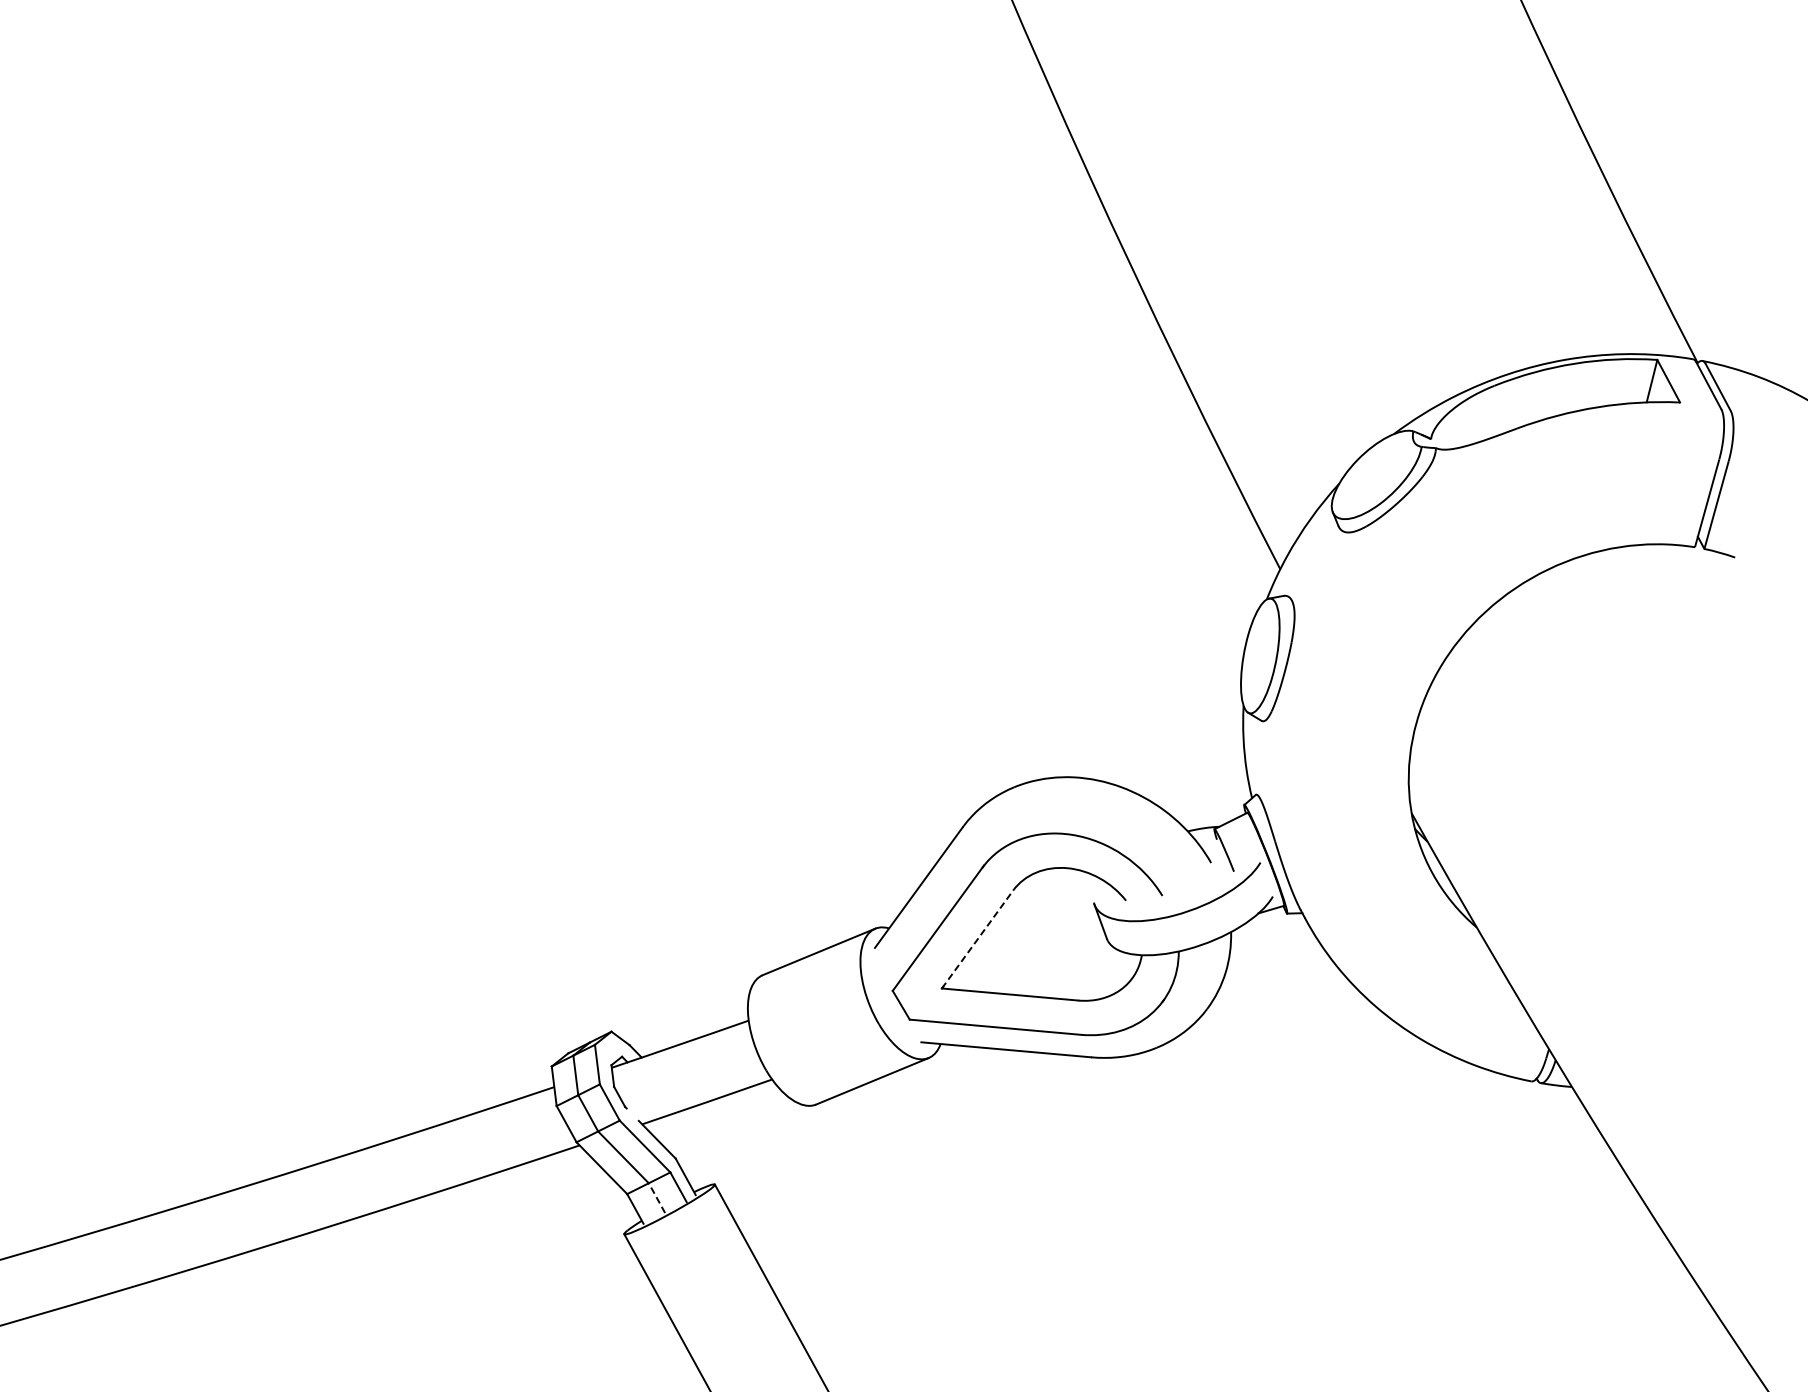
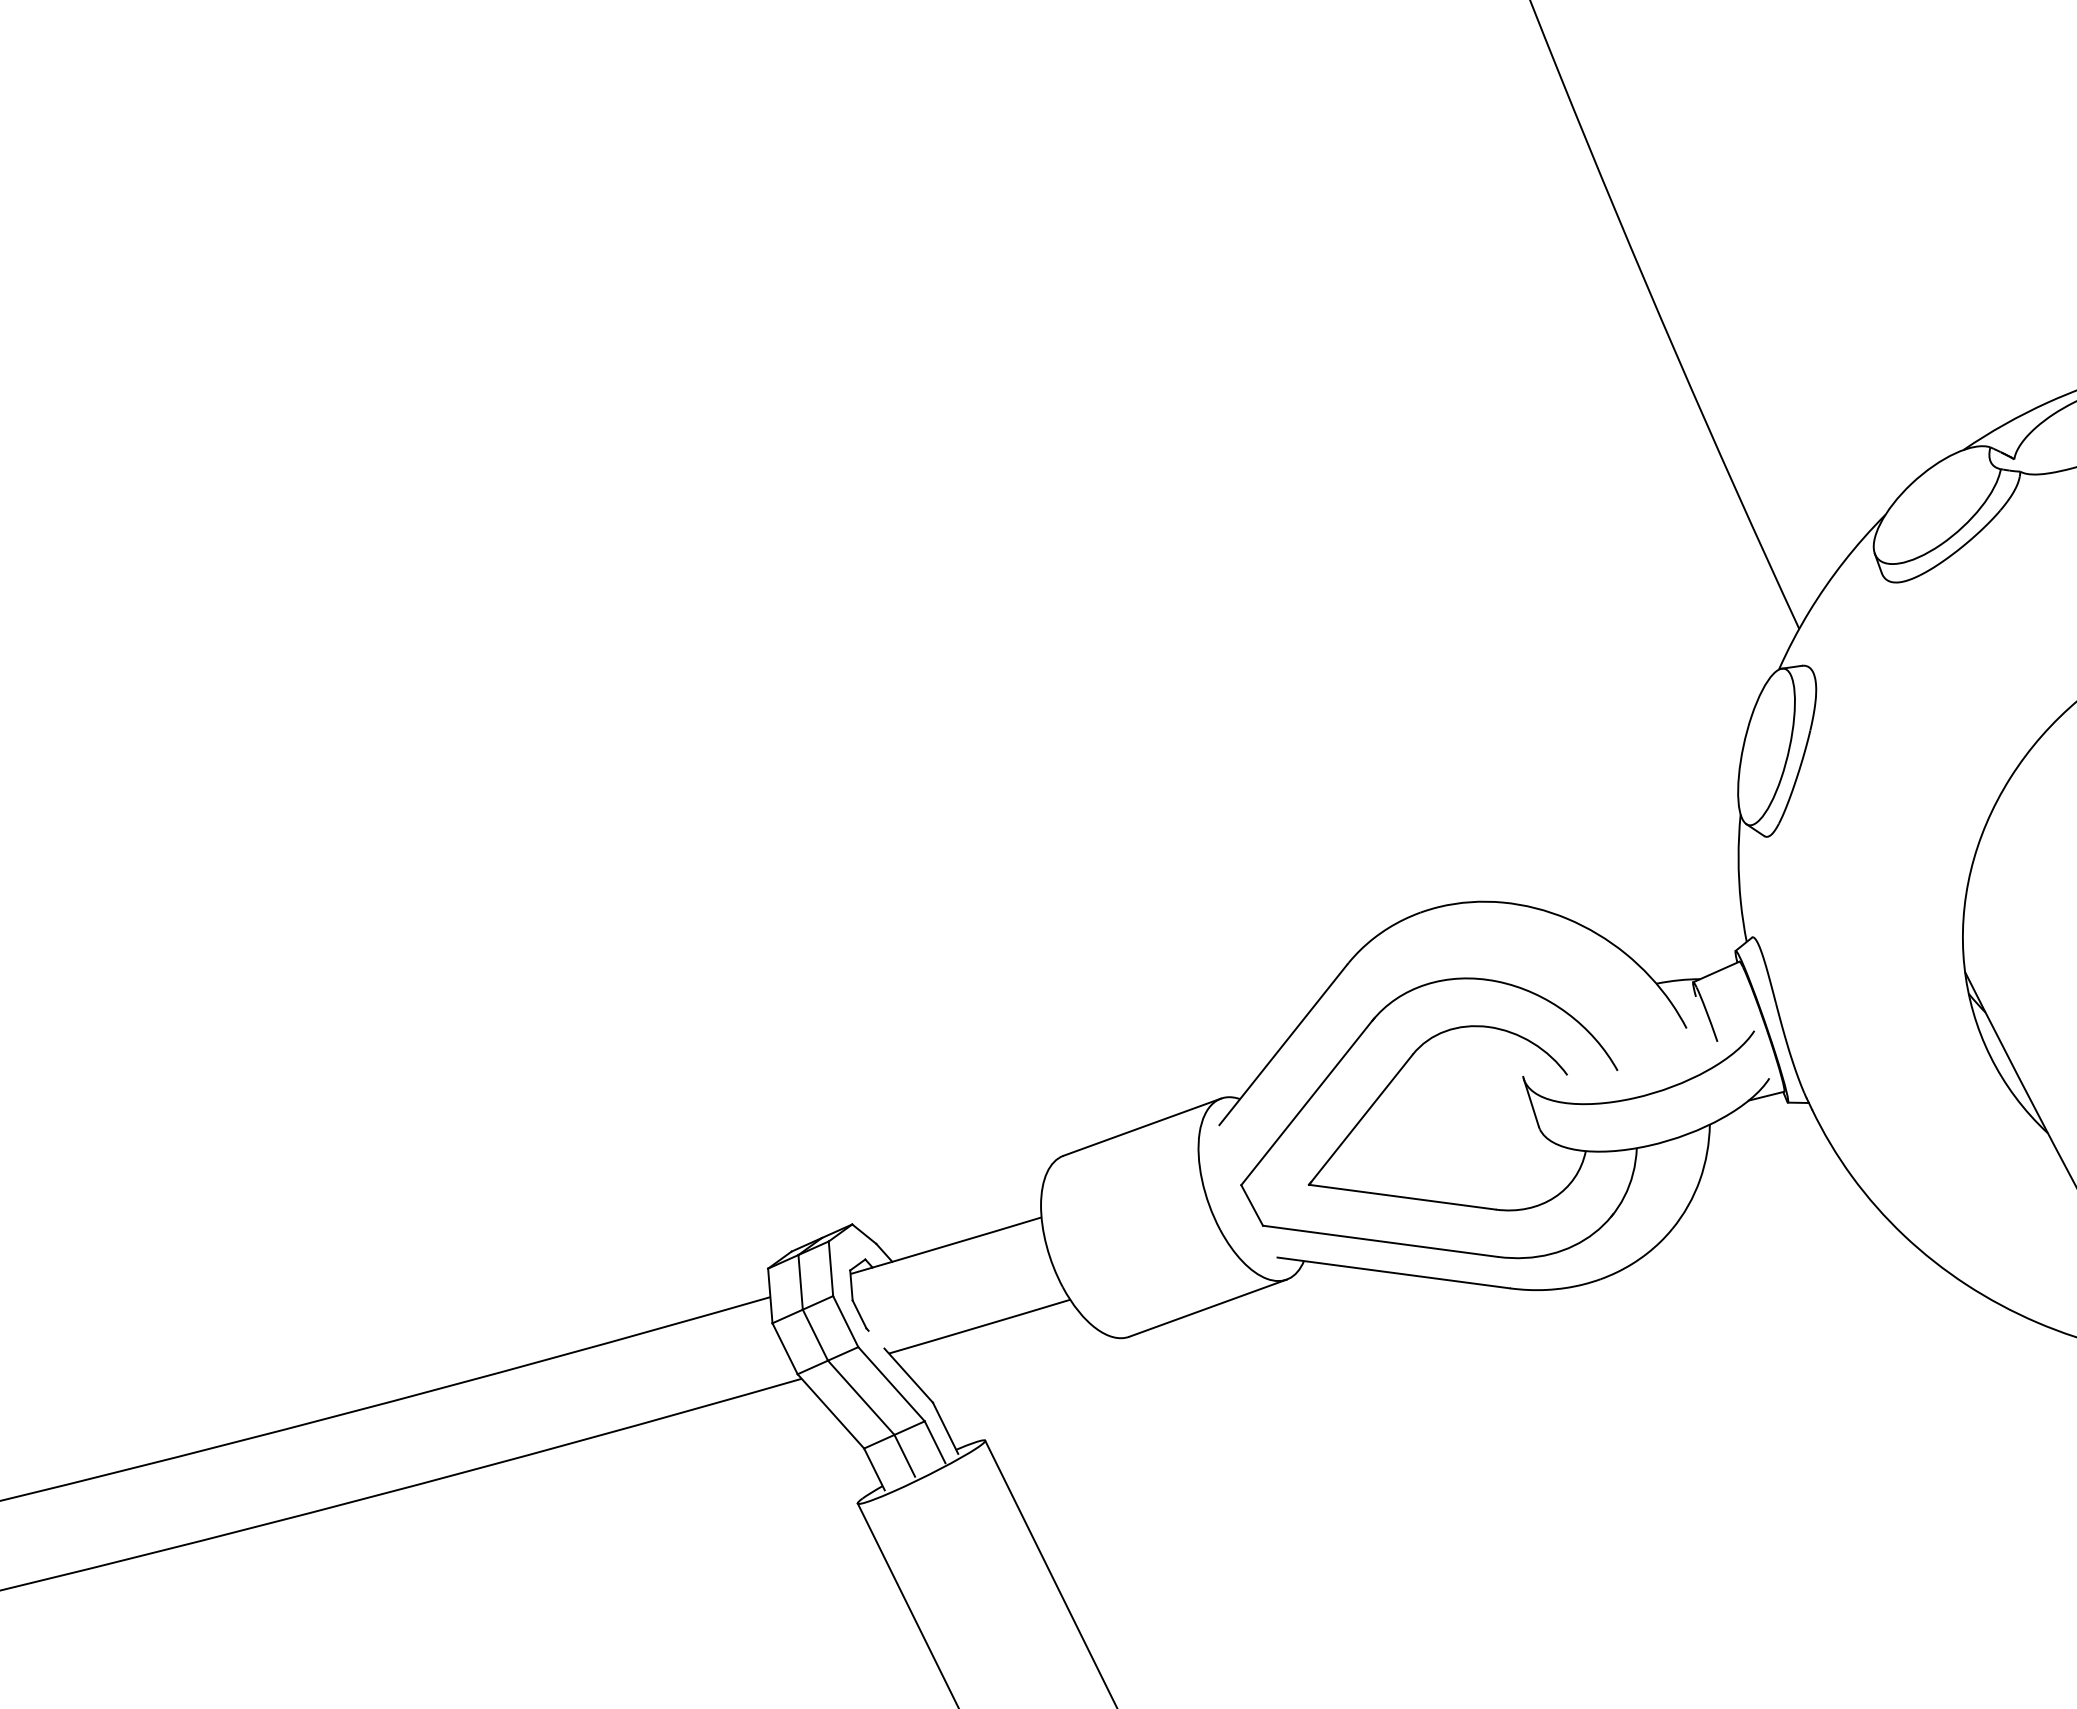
line: (977, 939) -> (1360, 1119), dashed -> solid
line: (656, 1198) -> (904, 1456), dashed -> solid

